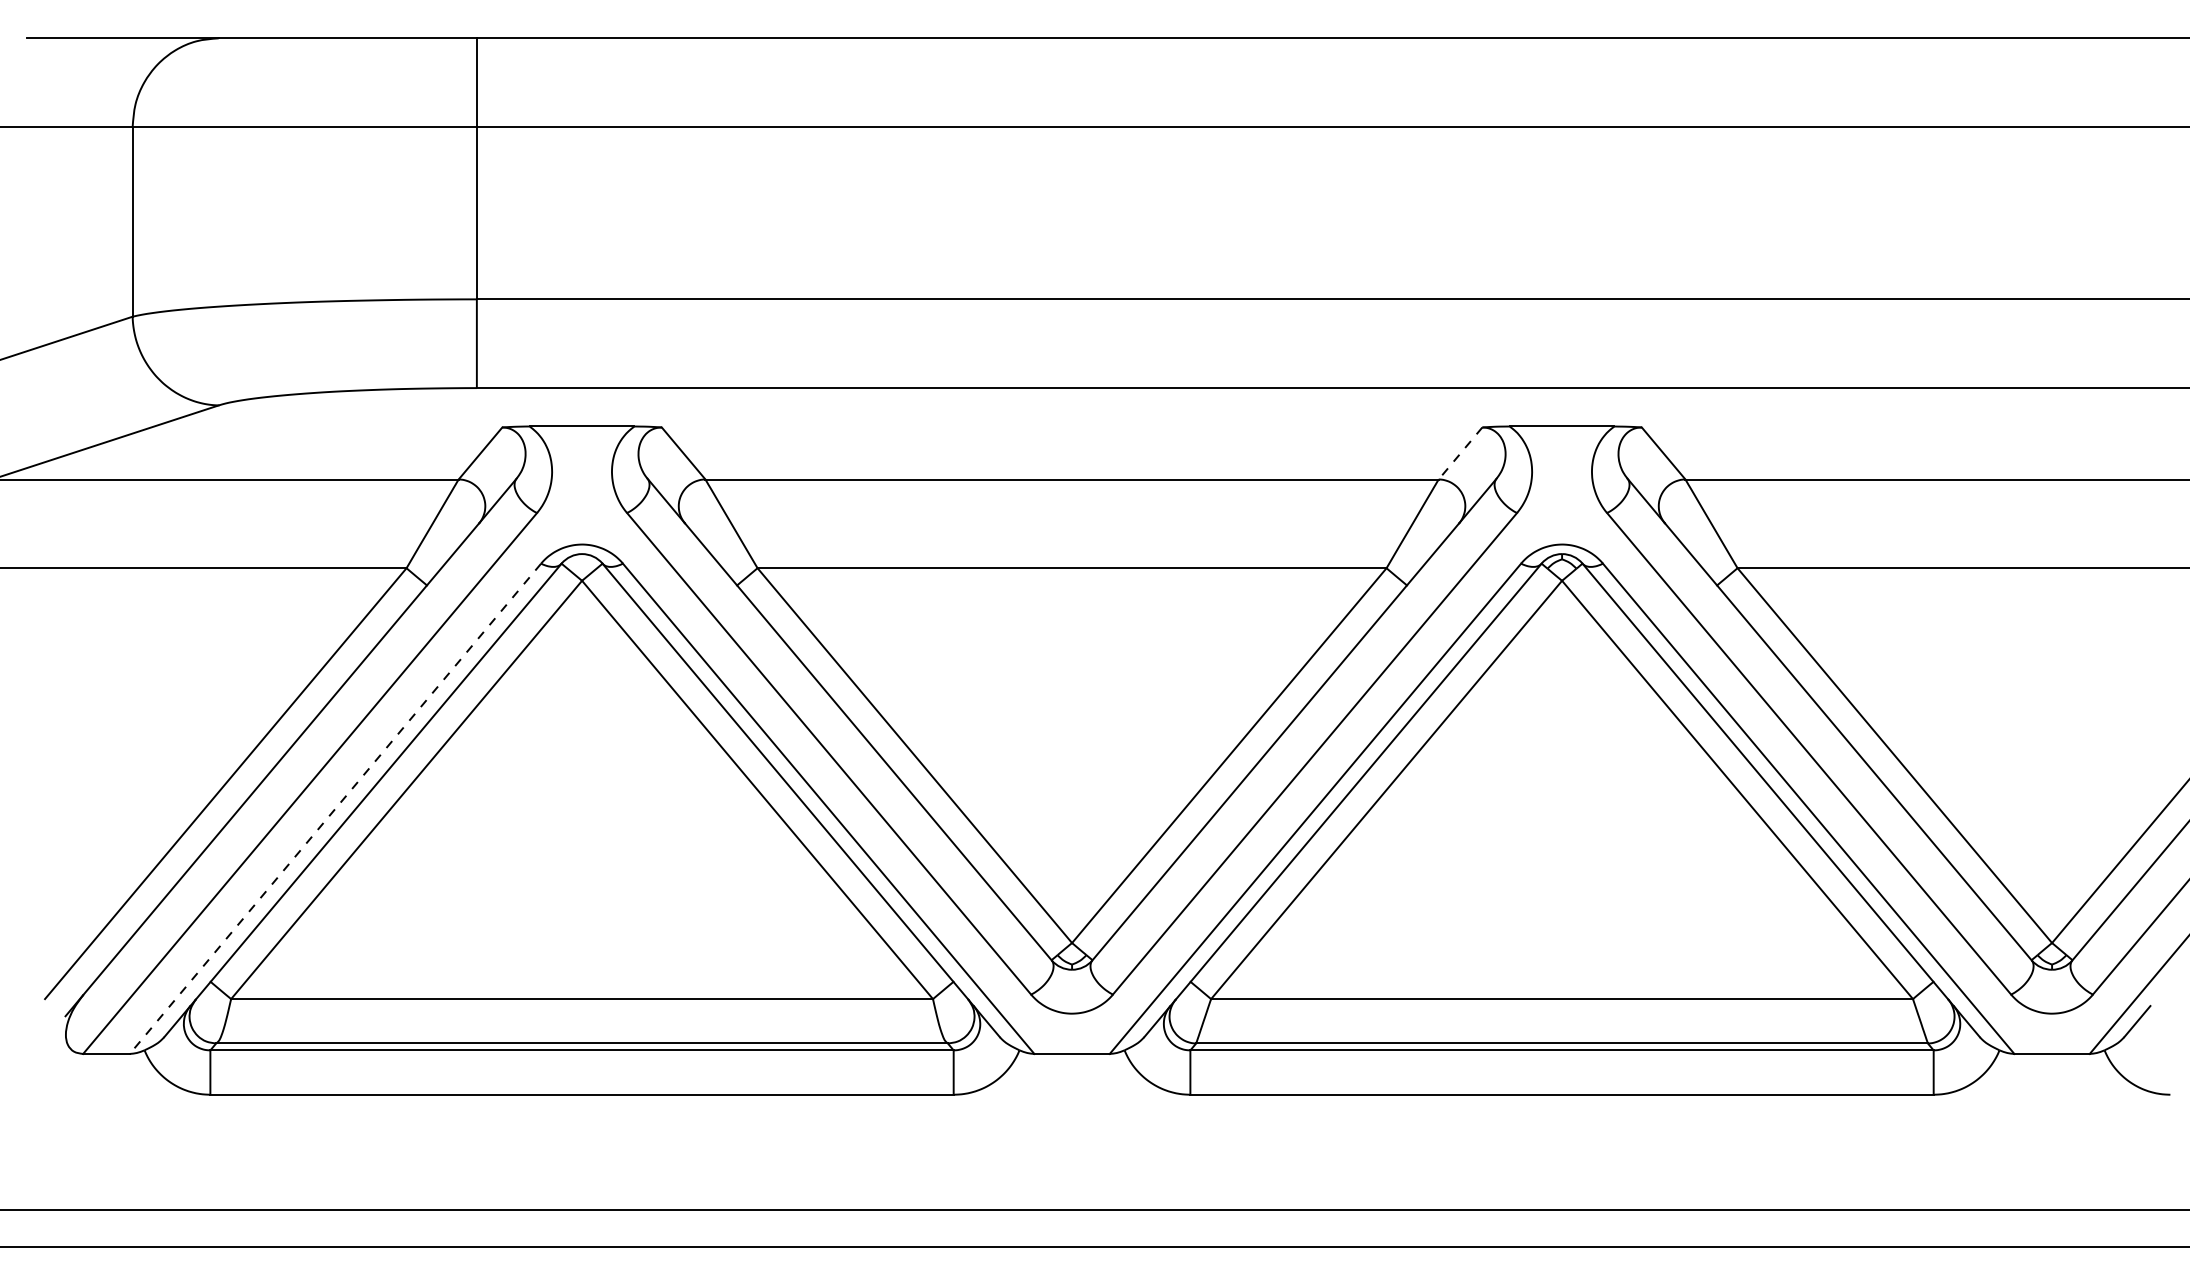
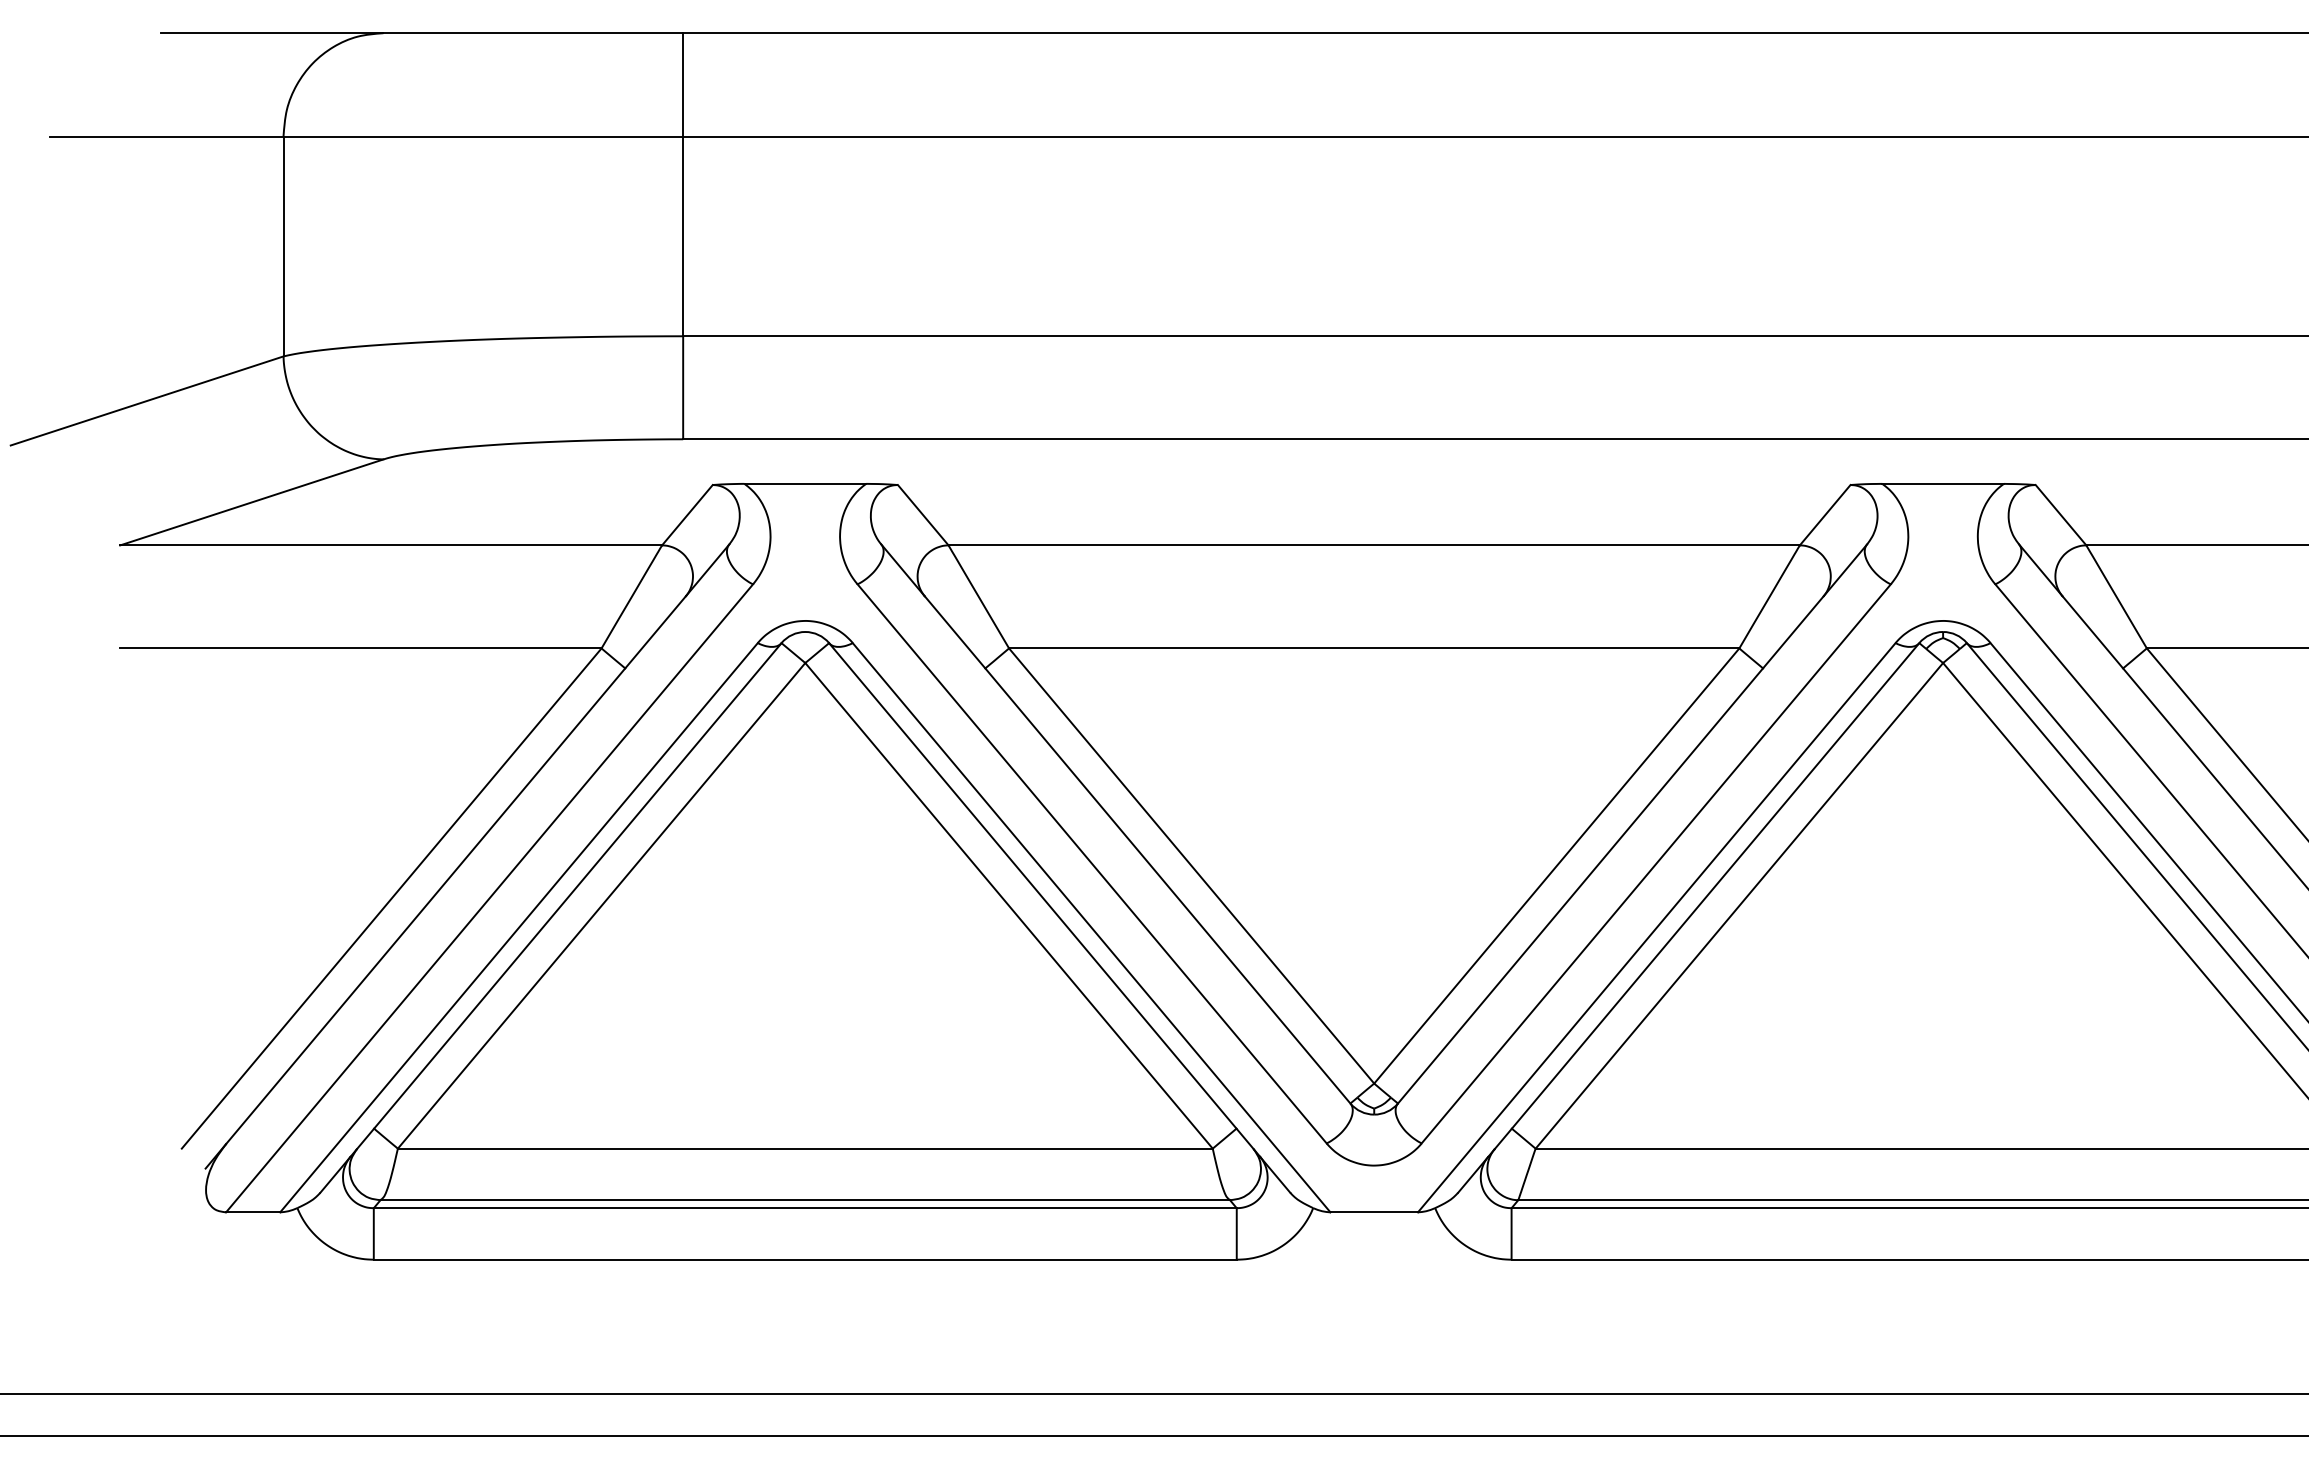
line: (1460, 453) -> (1825, 515), dashed -> solid
line: (335, 808) -> (519, 927), dashed -> solid

